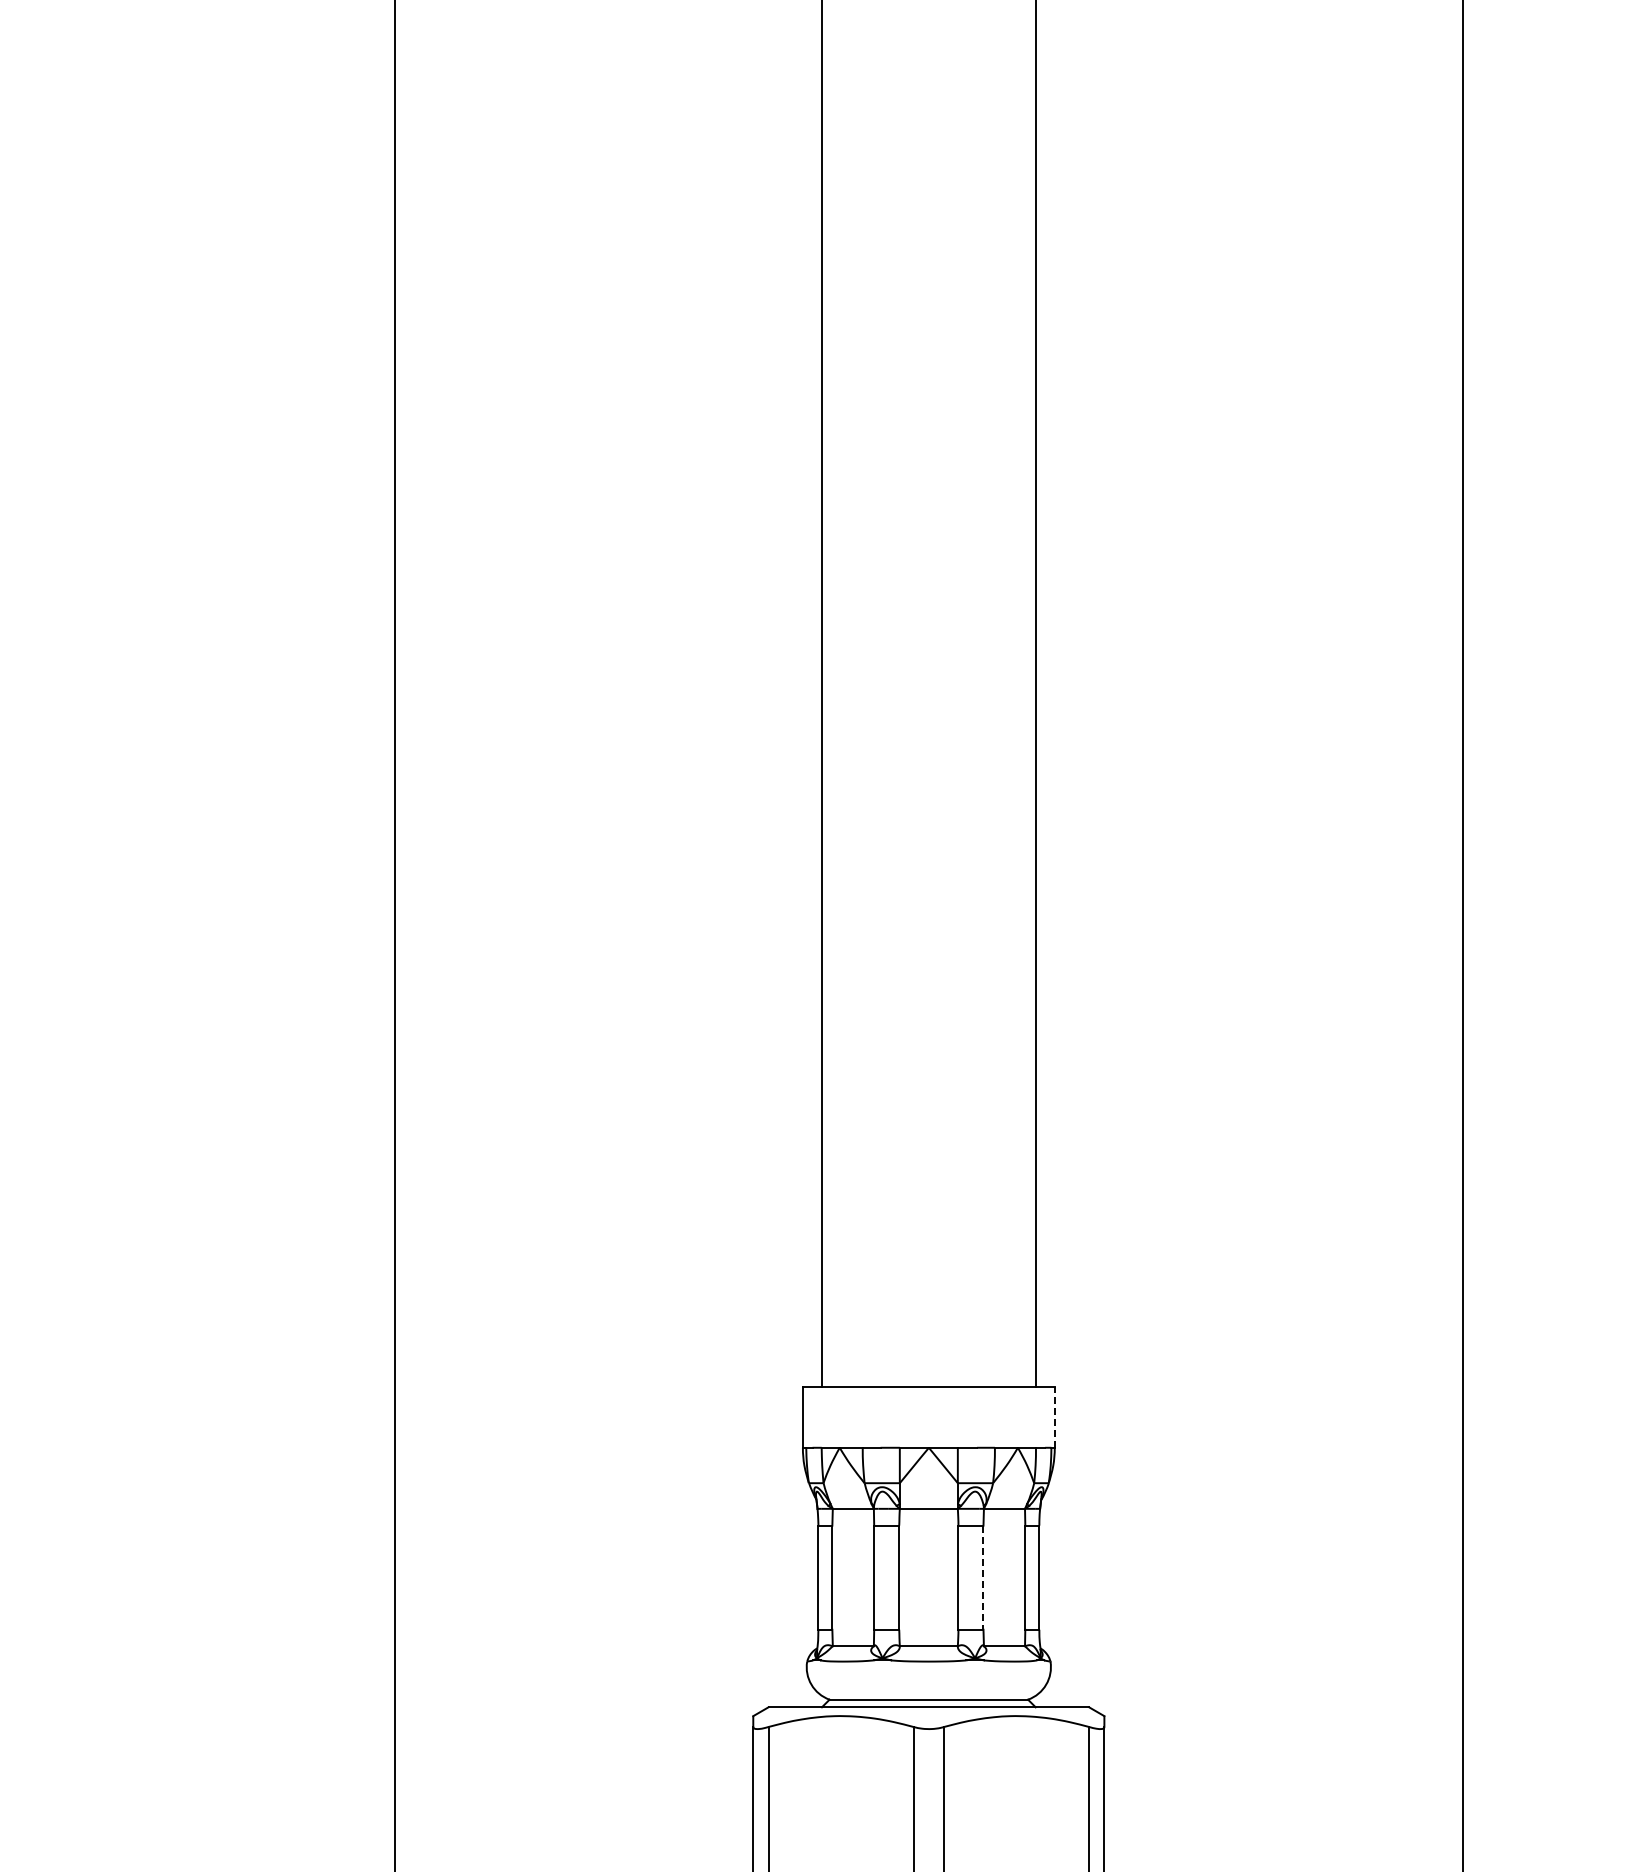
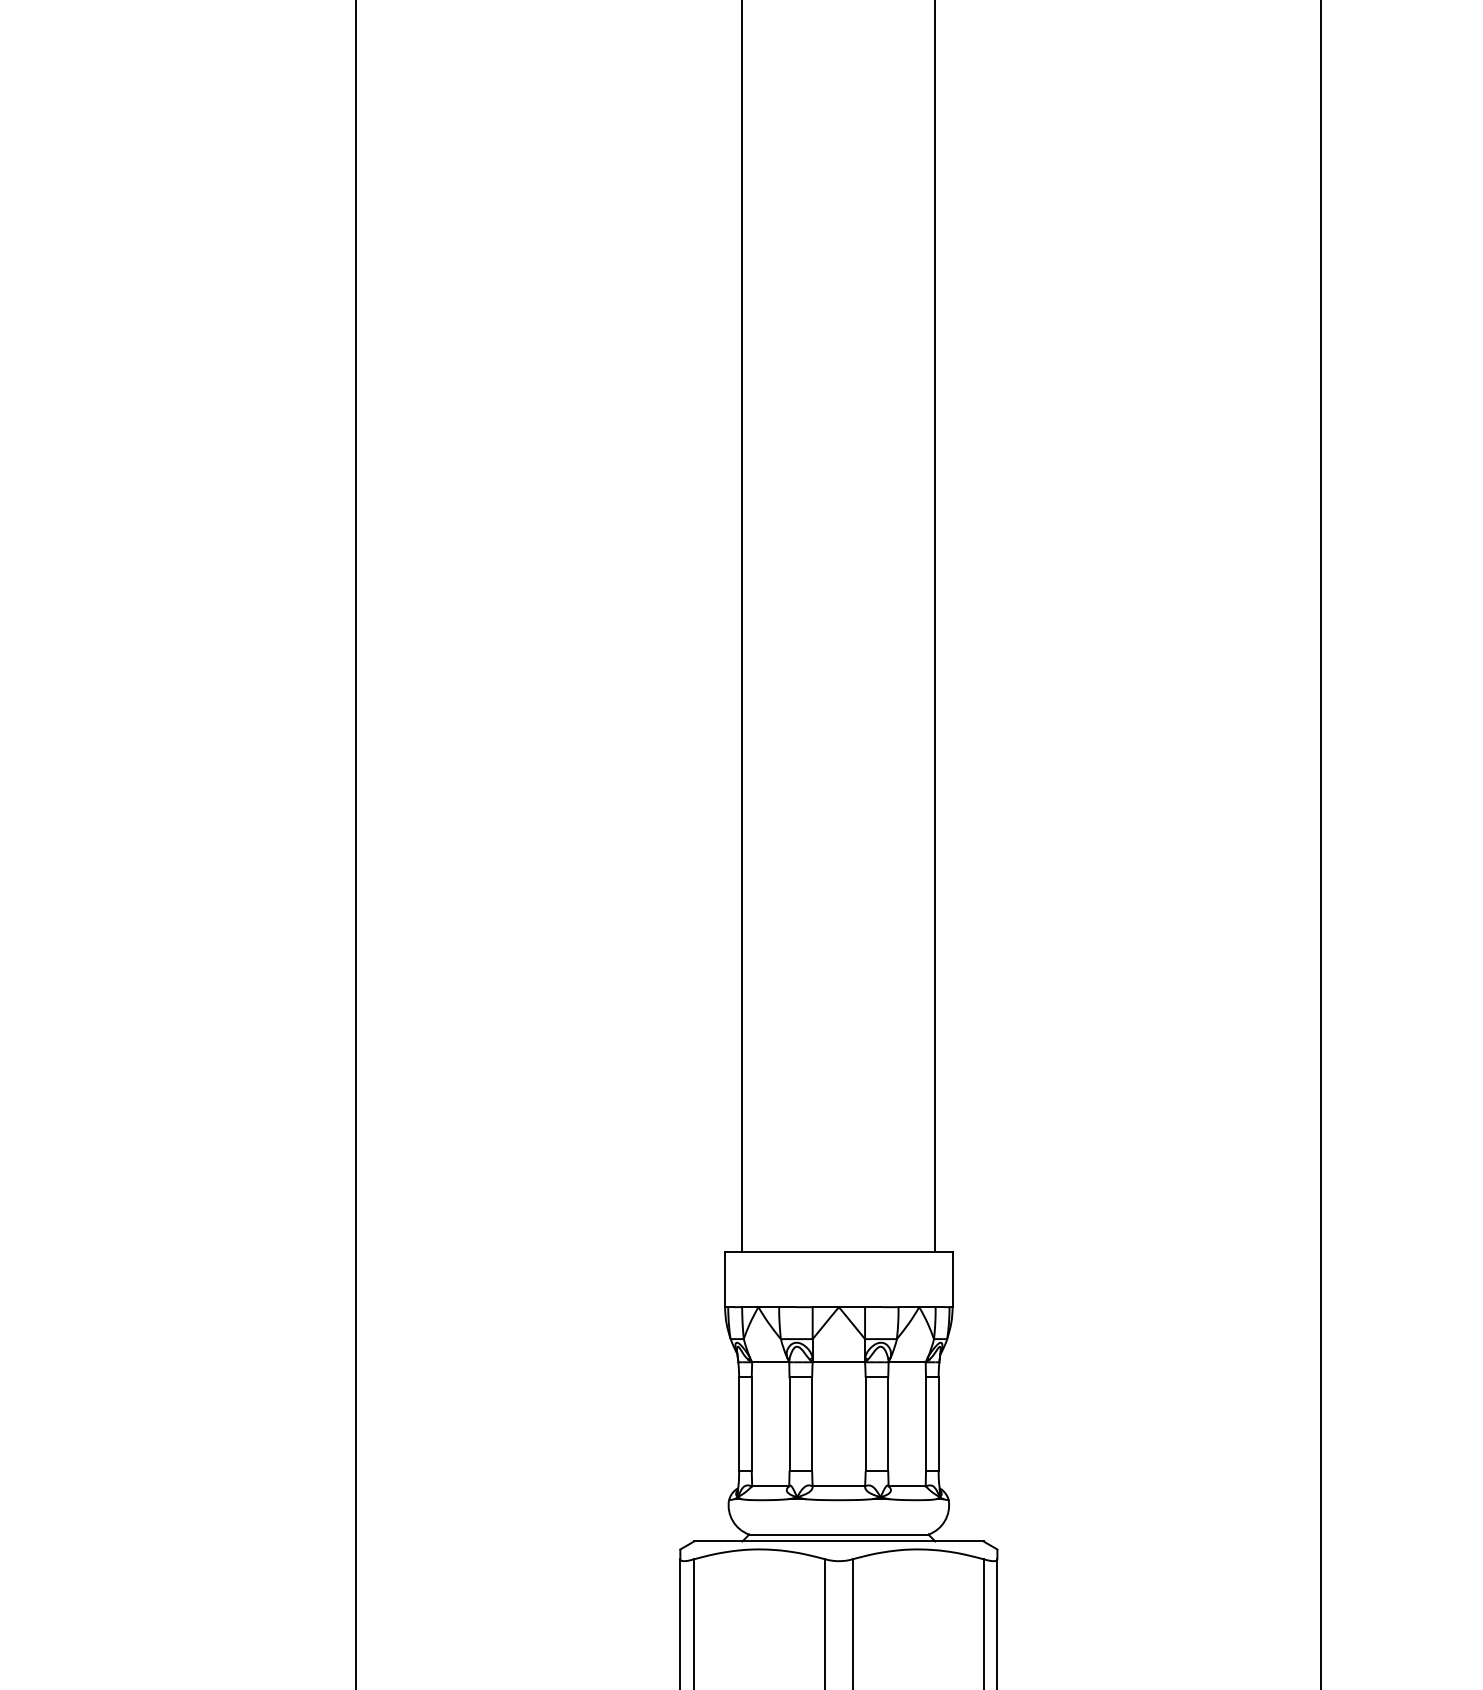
line: (1054, 1417) -> (952, 1279), dashed -> solid
line: (983, 1578) -> (888, 1425), dashed -> solid

